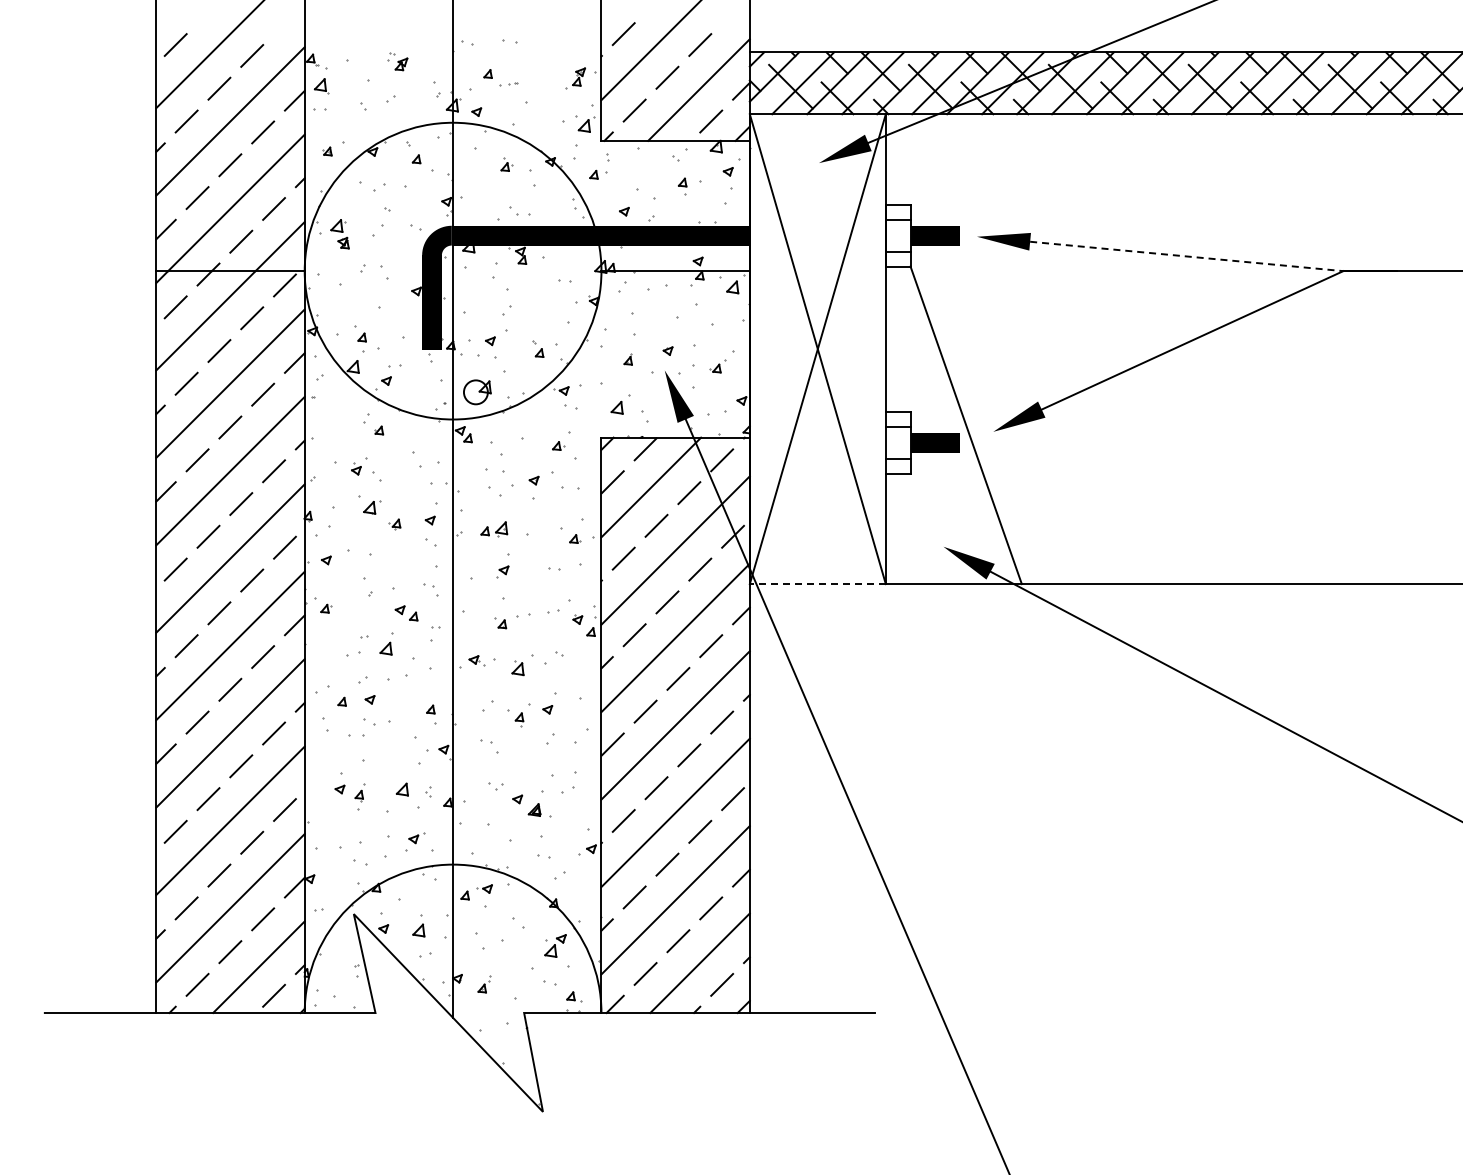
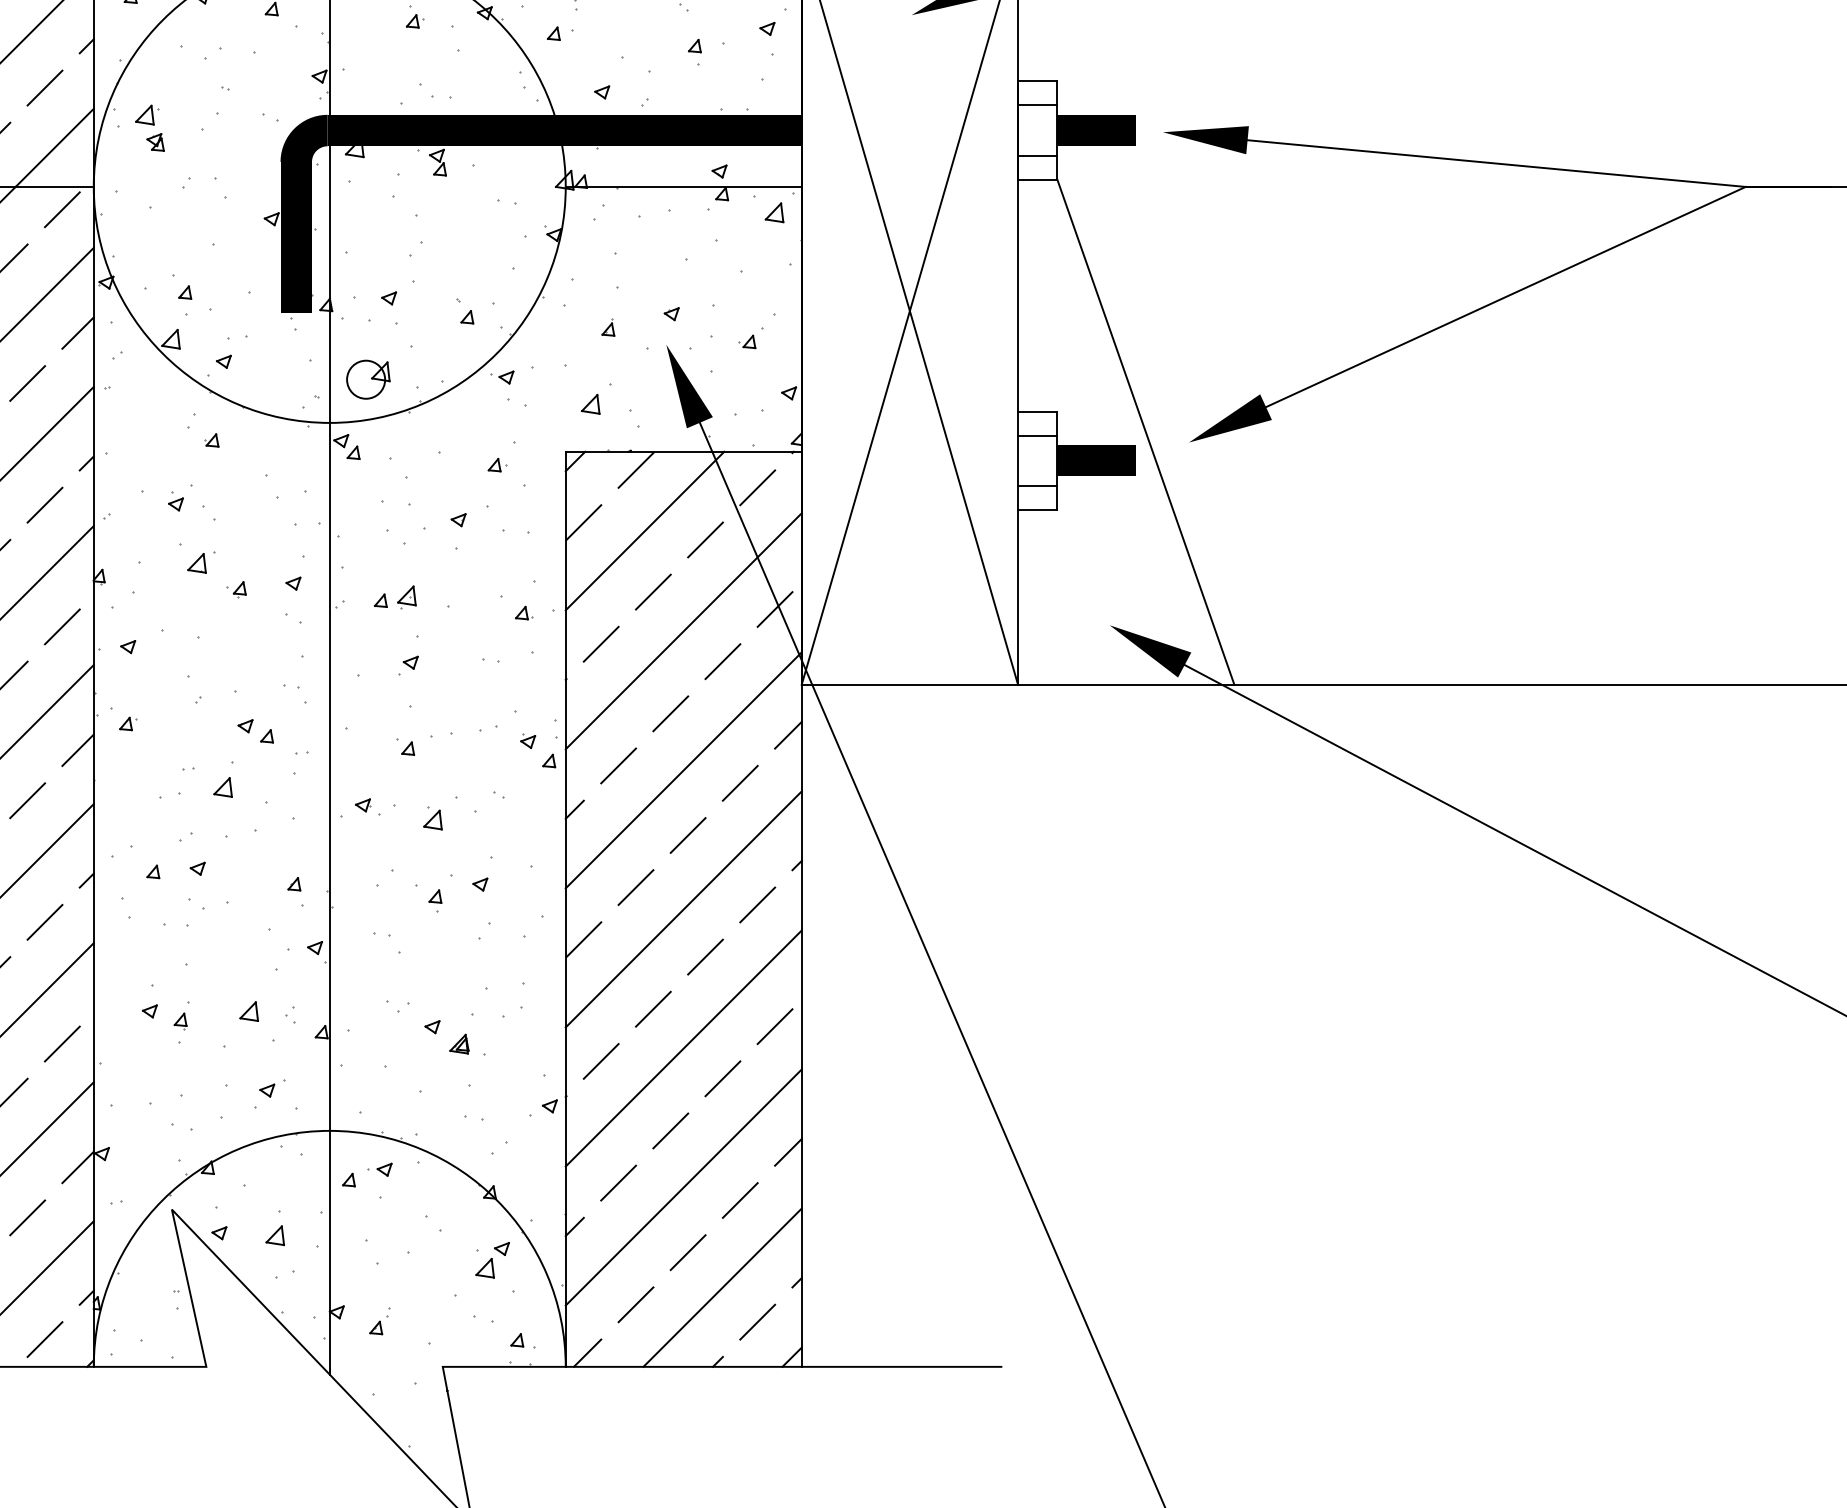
line: (1187, 256) -> (1497, 163), dashed -> solid
line: (817, 584) -> (909, 685), dashed -> solid

